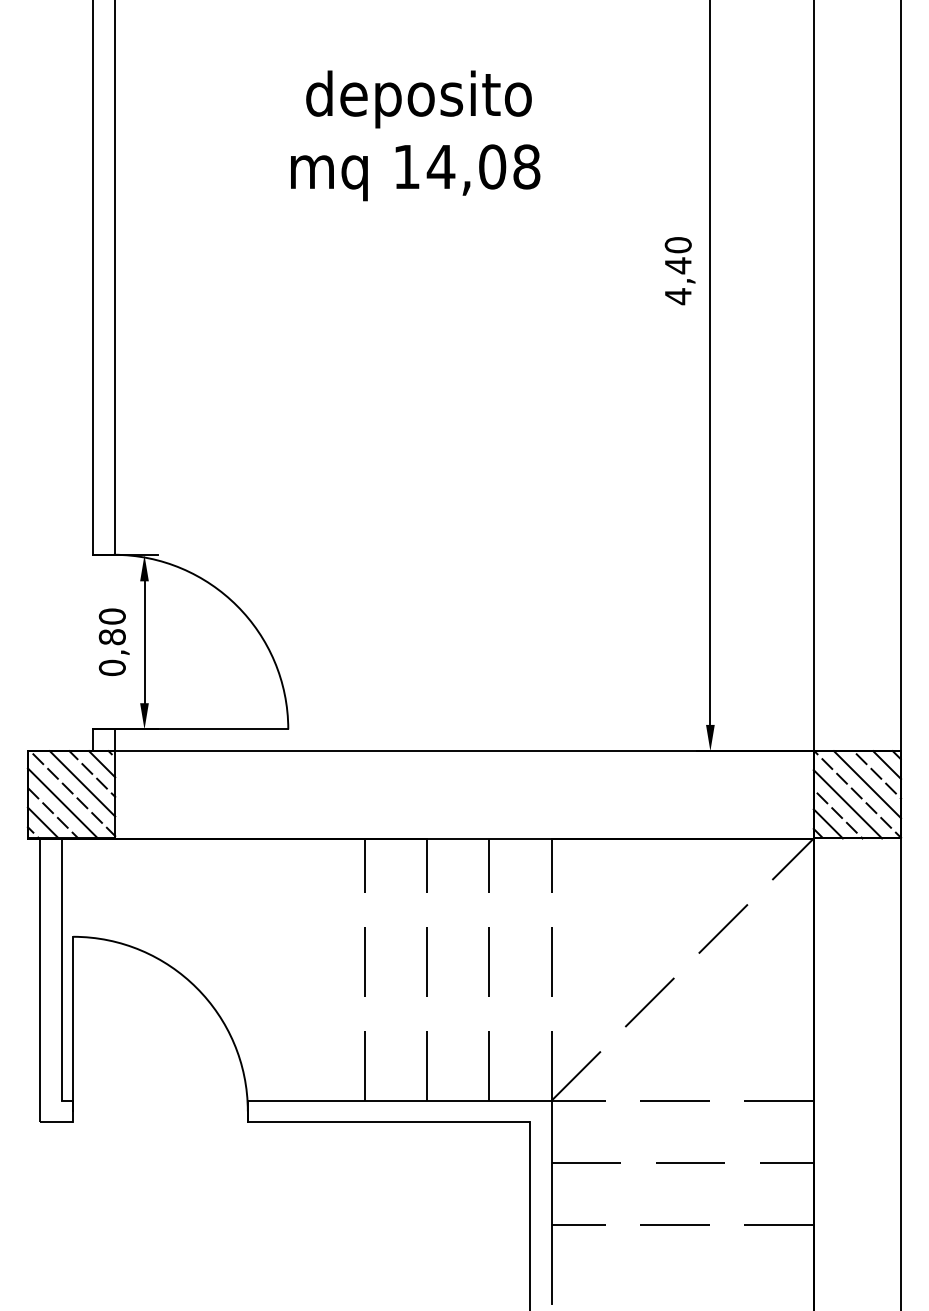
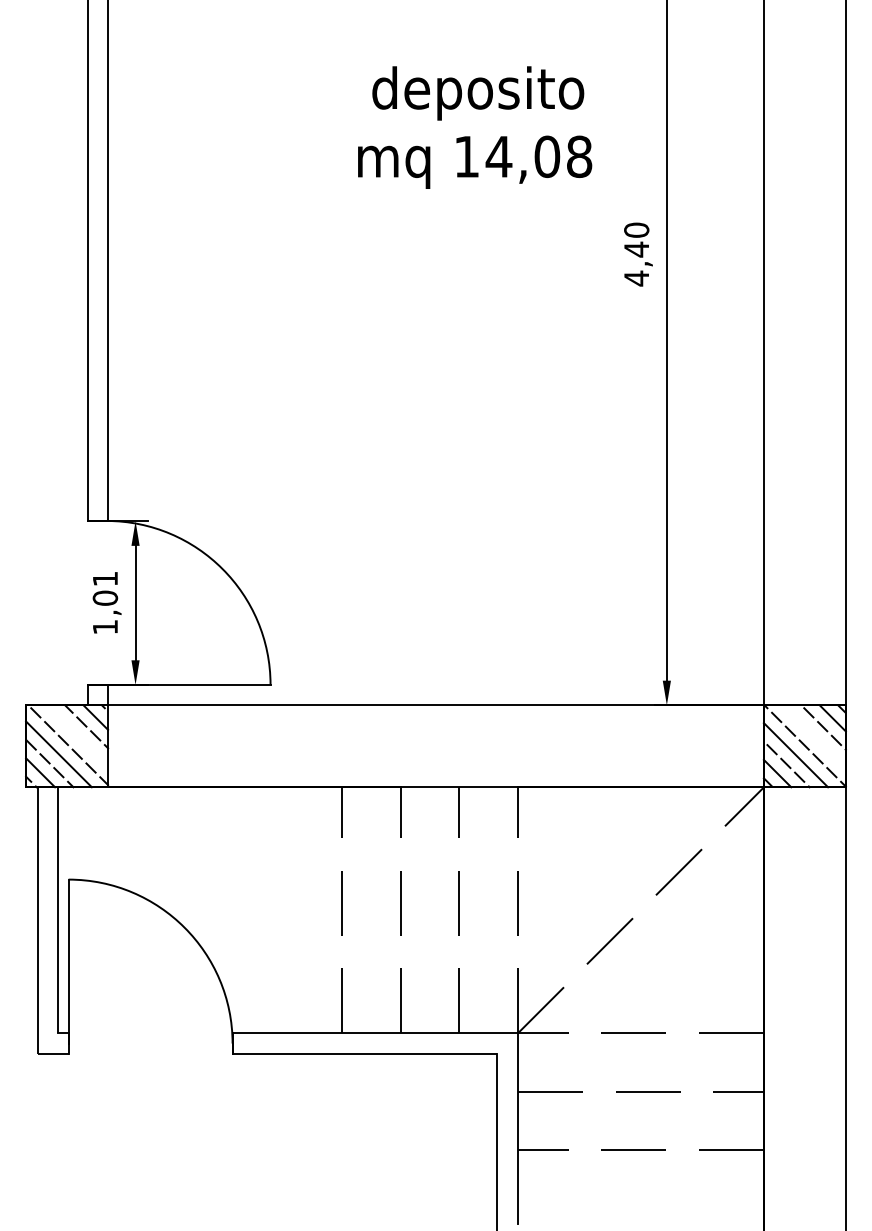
text: (416, 135) -> (475, 127), moved
text: (112, 641) -> (105, 602), 0,80 -> 1,01
line: (82, 783) -> (77, 735), removed
line: (866, 784) -> (813, 736), removed

